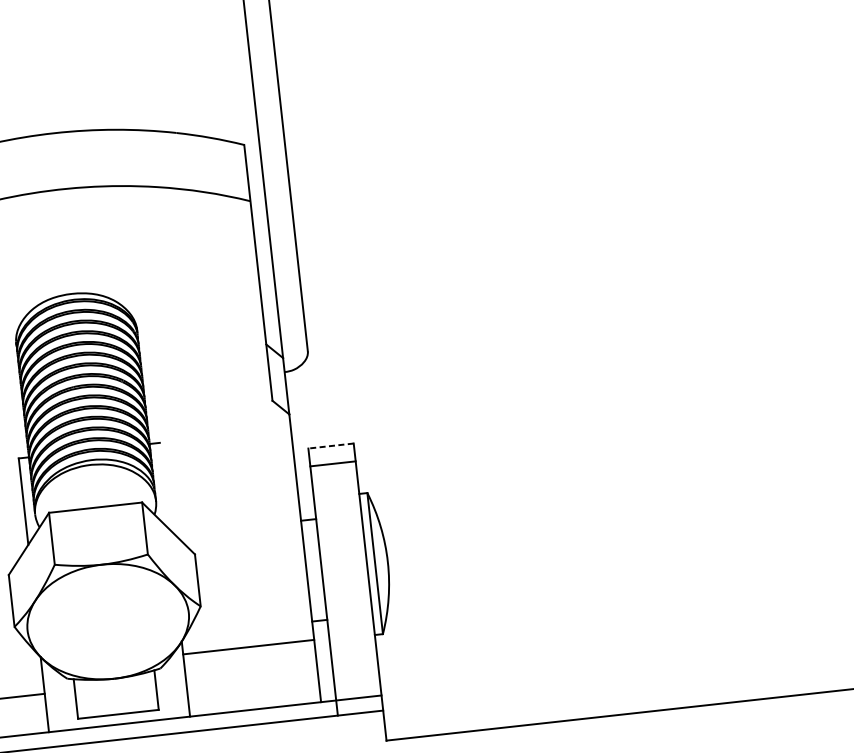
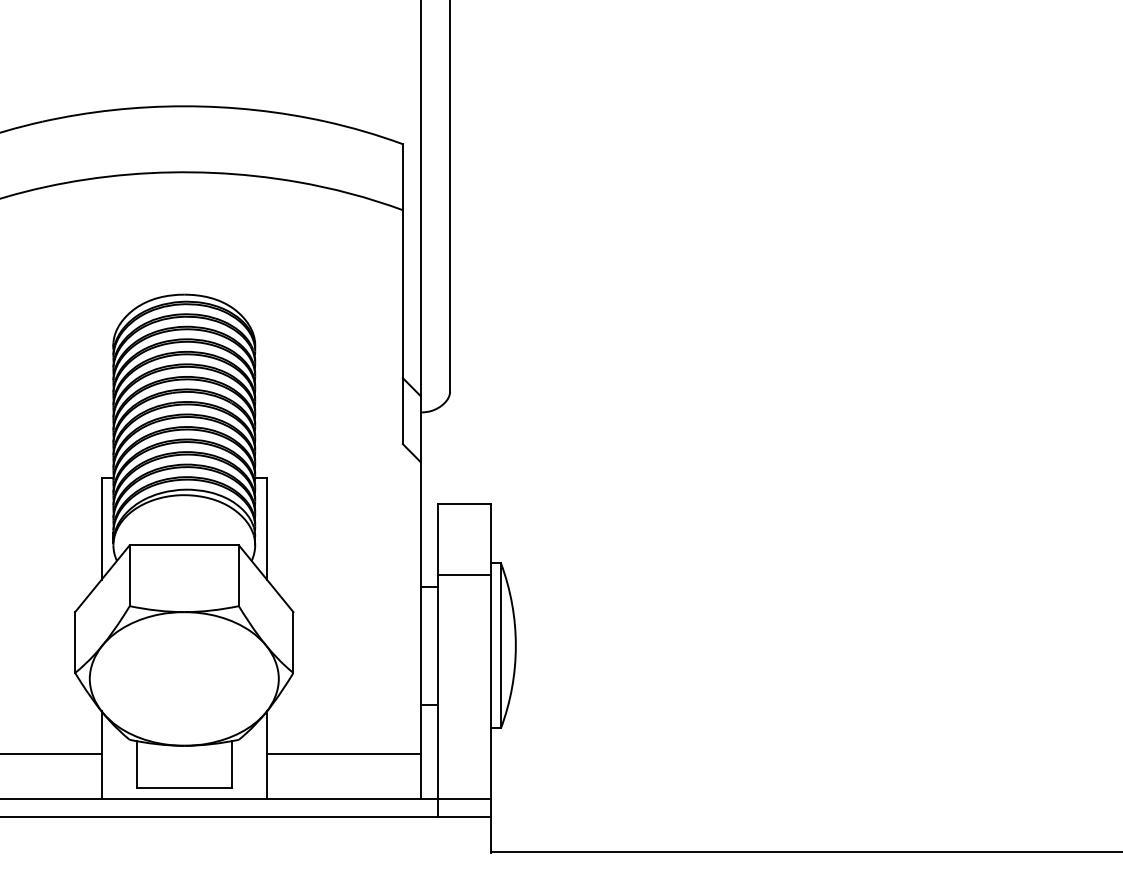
line: (330, 446) -> (464, 504), dashed -> solid
line: (332, 463) -> (464, 574), moved
line: (164, 485) -> (267, 528), added
line: (248, 647) -> (343, 754), moved

